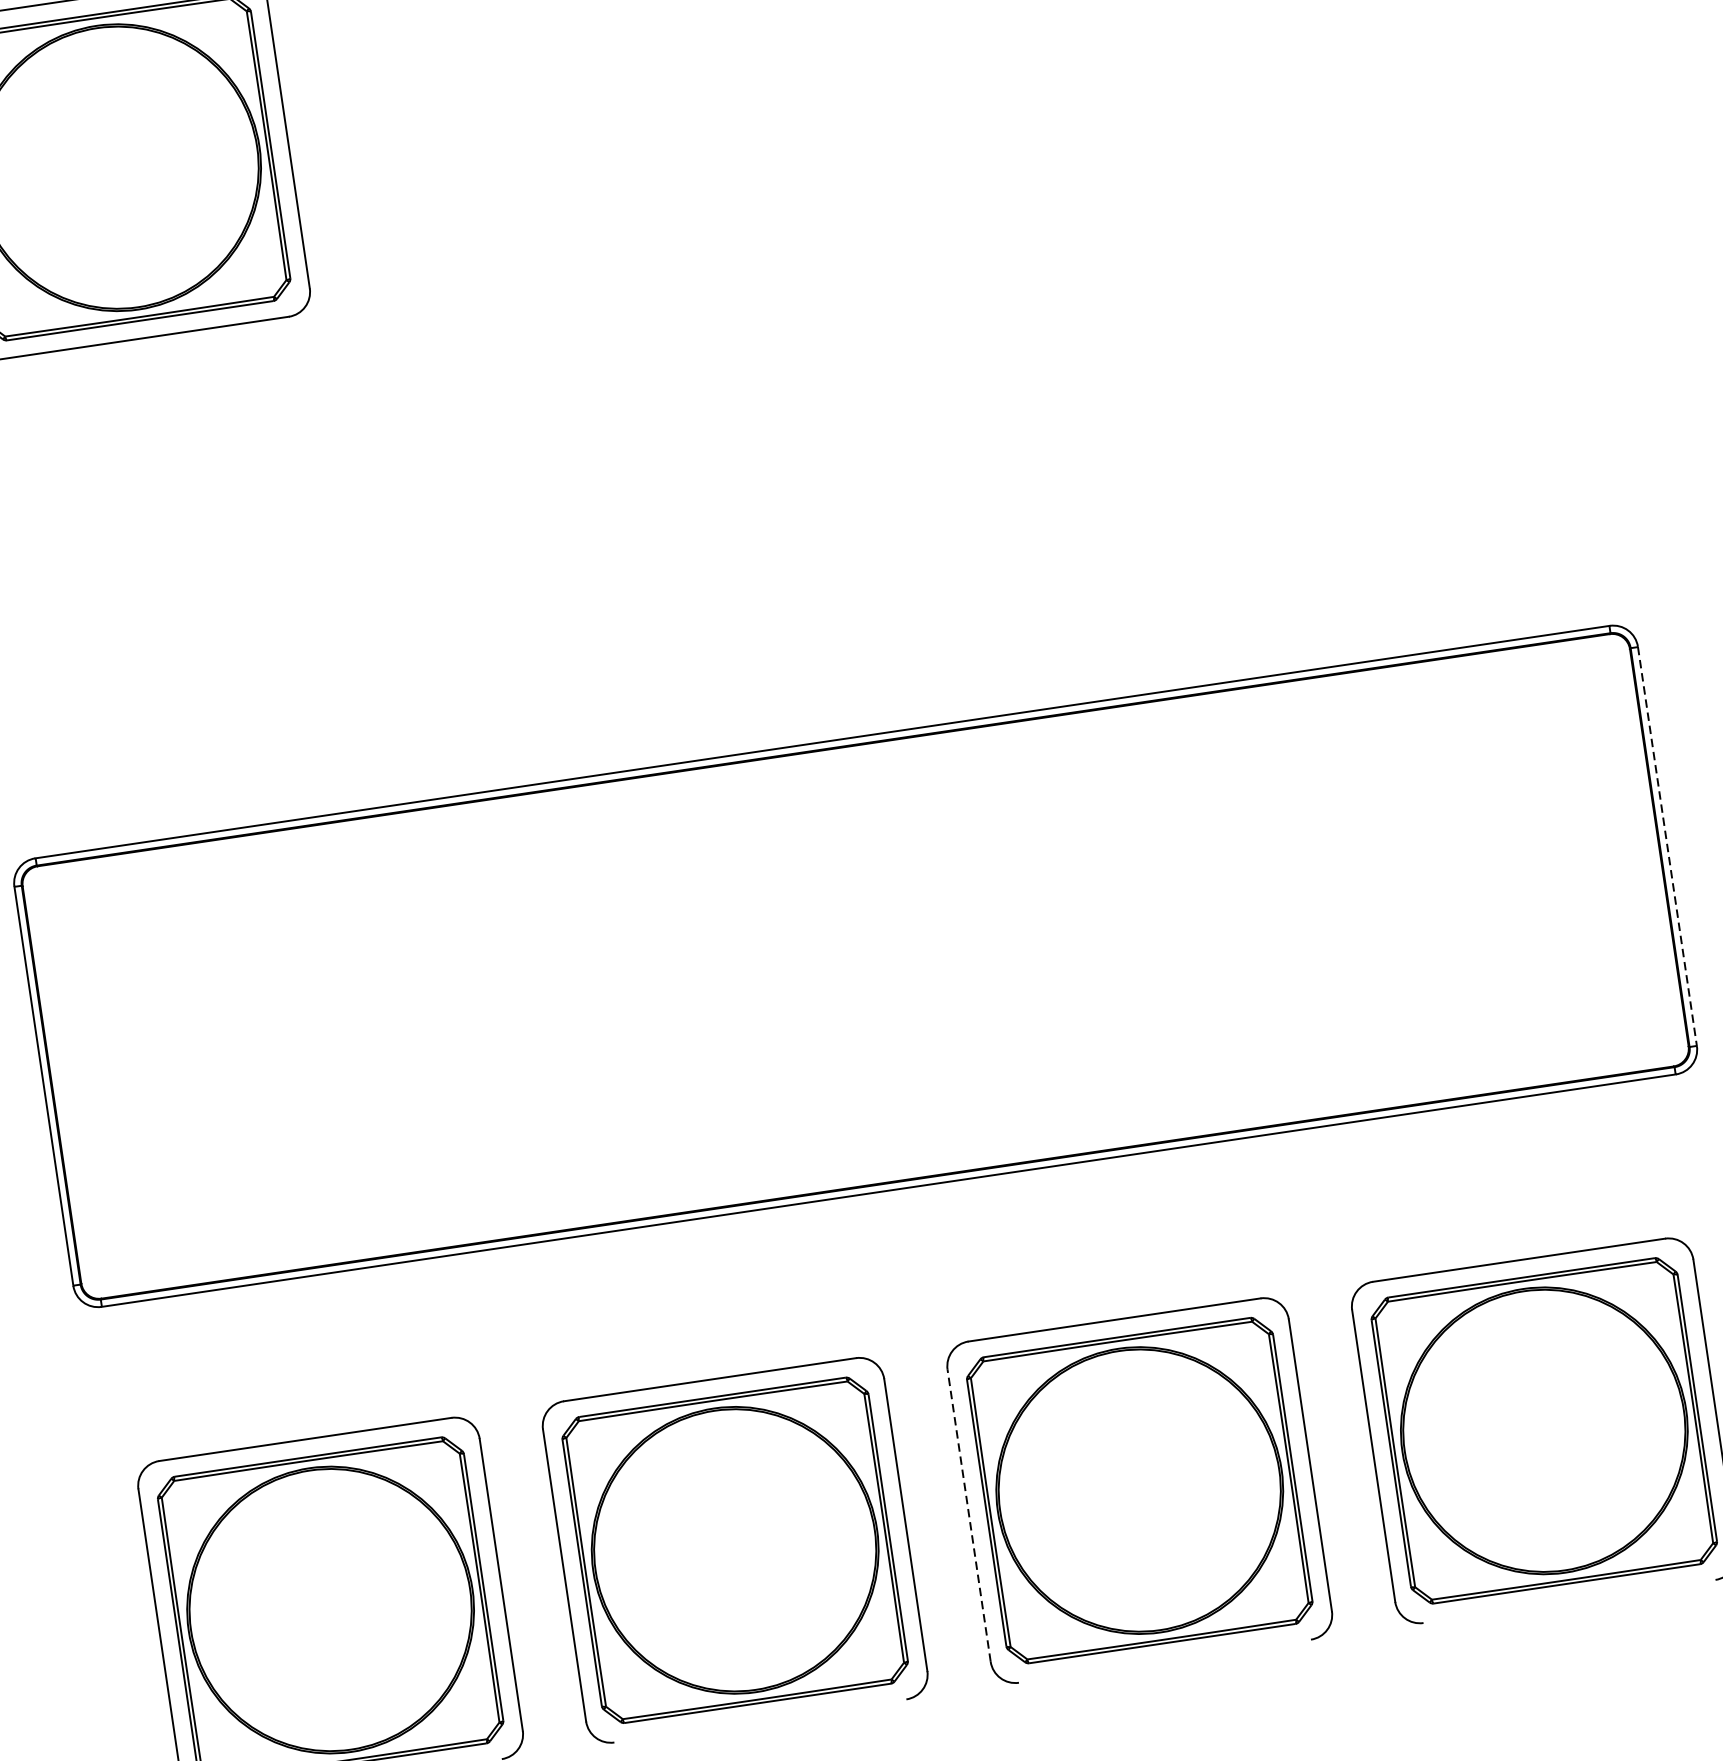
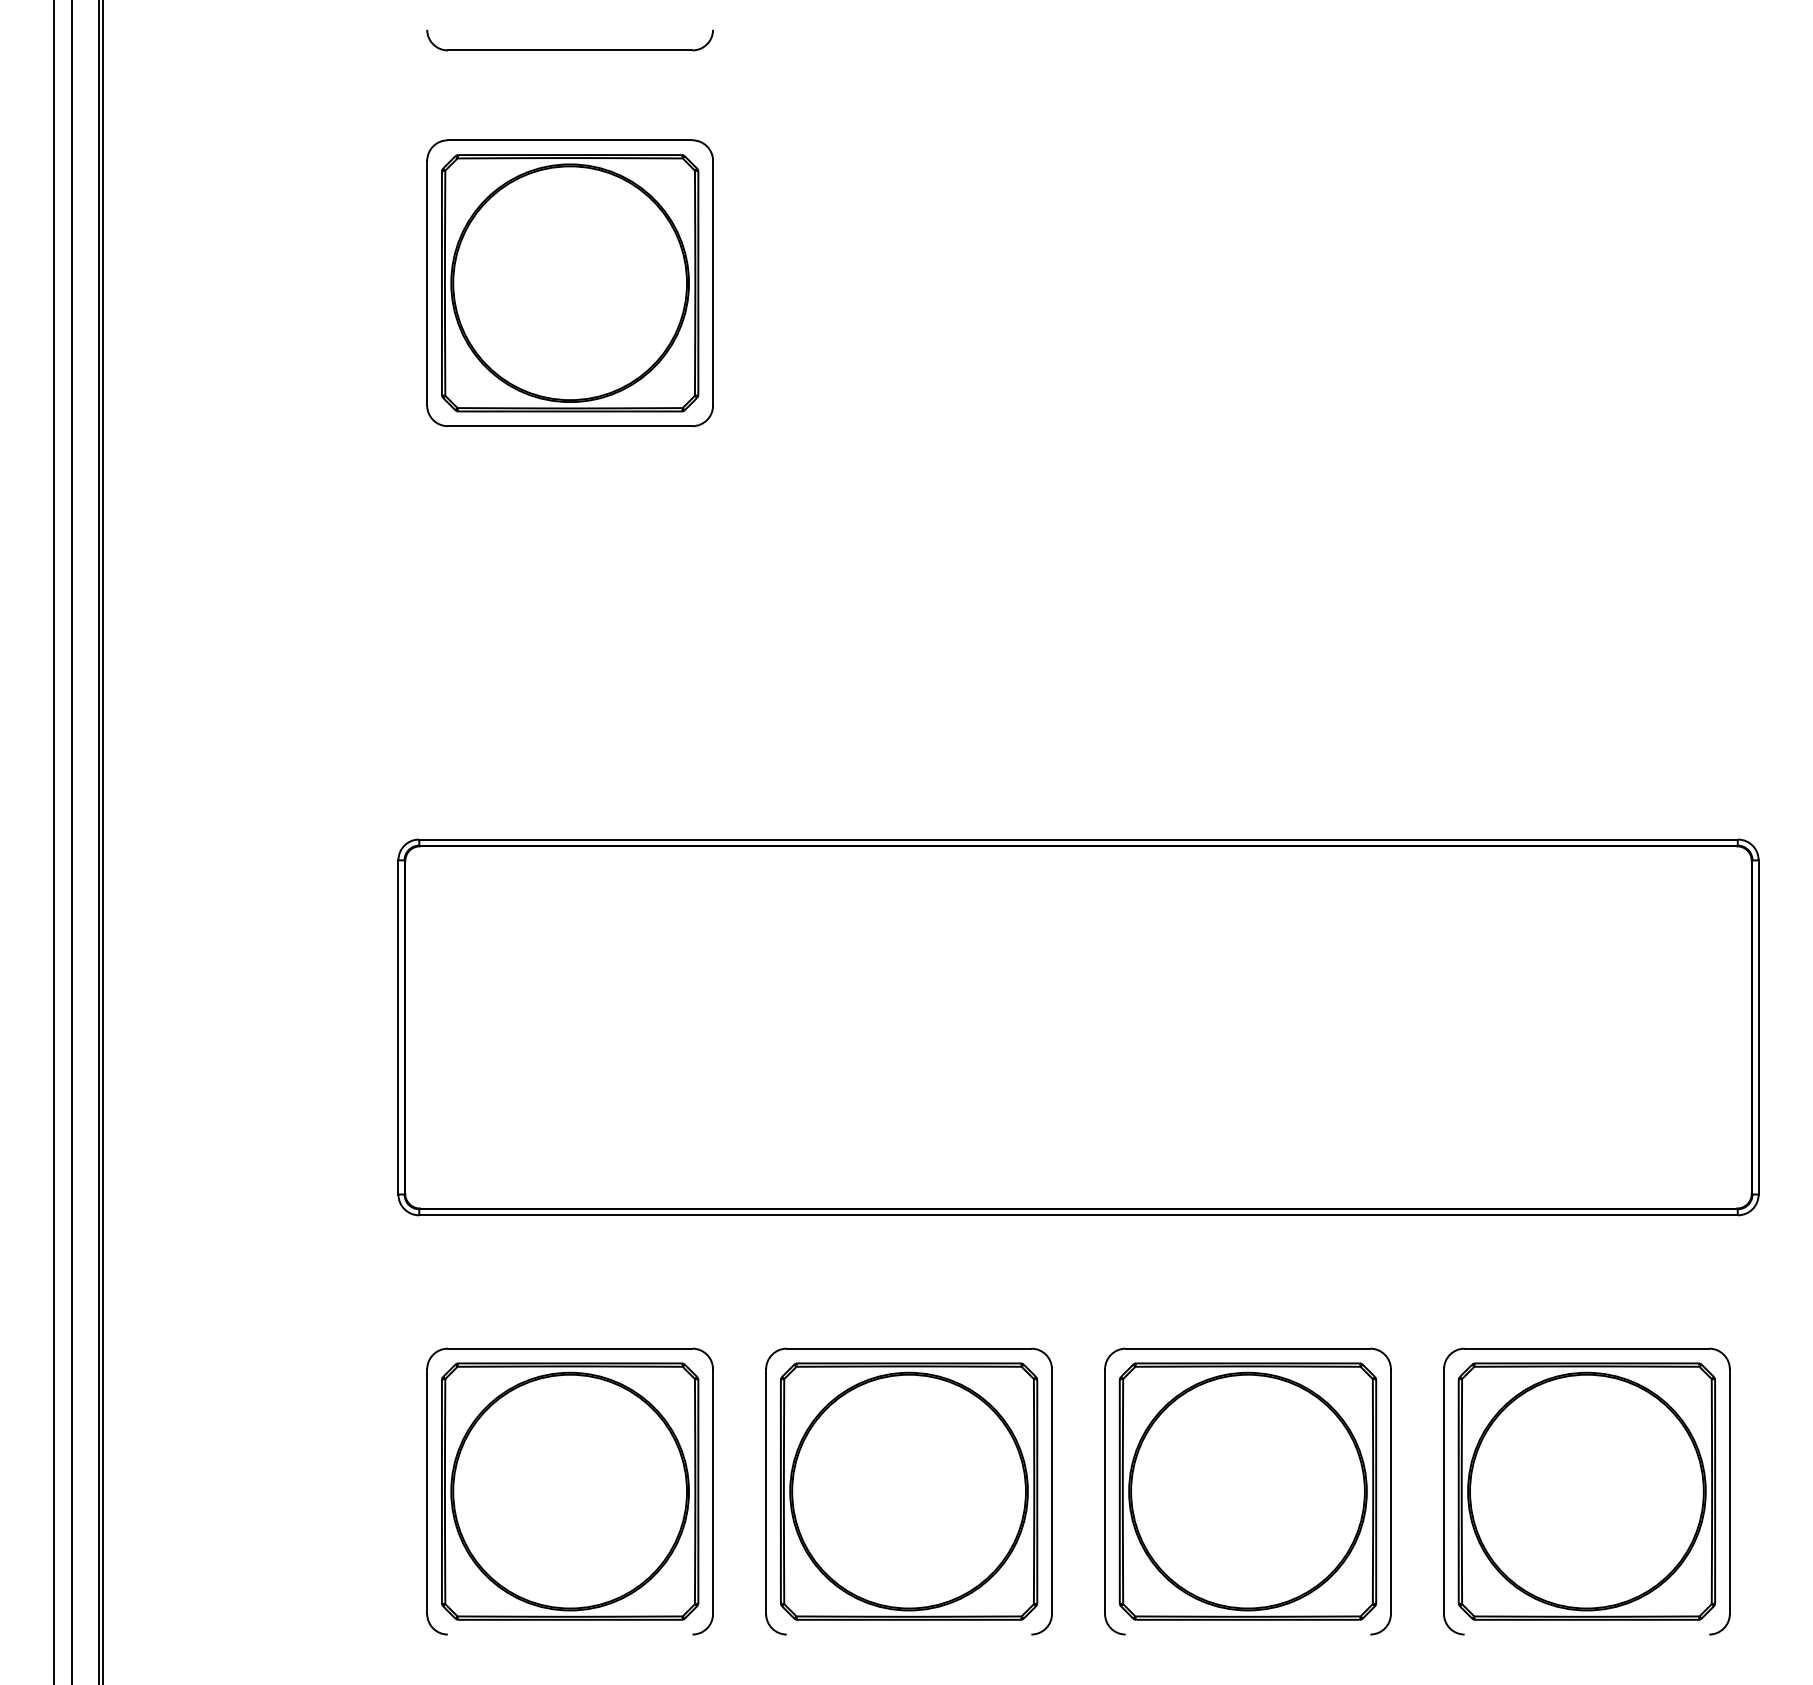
line: (1667, 846) -> (1758, 1027), dashed -> solid
line: (969, 1515) -> (1105, 1491), dashed -> solid

